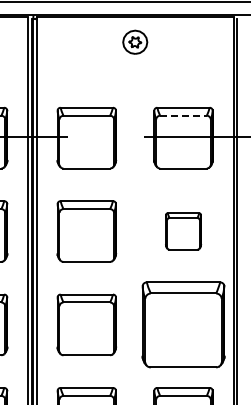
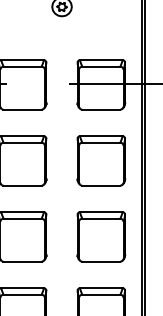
line: (184, 115) -> (102, 66), dashed -> solid
part: (183, 231) -> (101, 160), size x1.67
part: (183, 324) -> (101, 236), size x0.71

